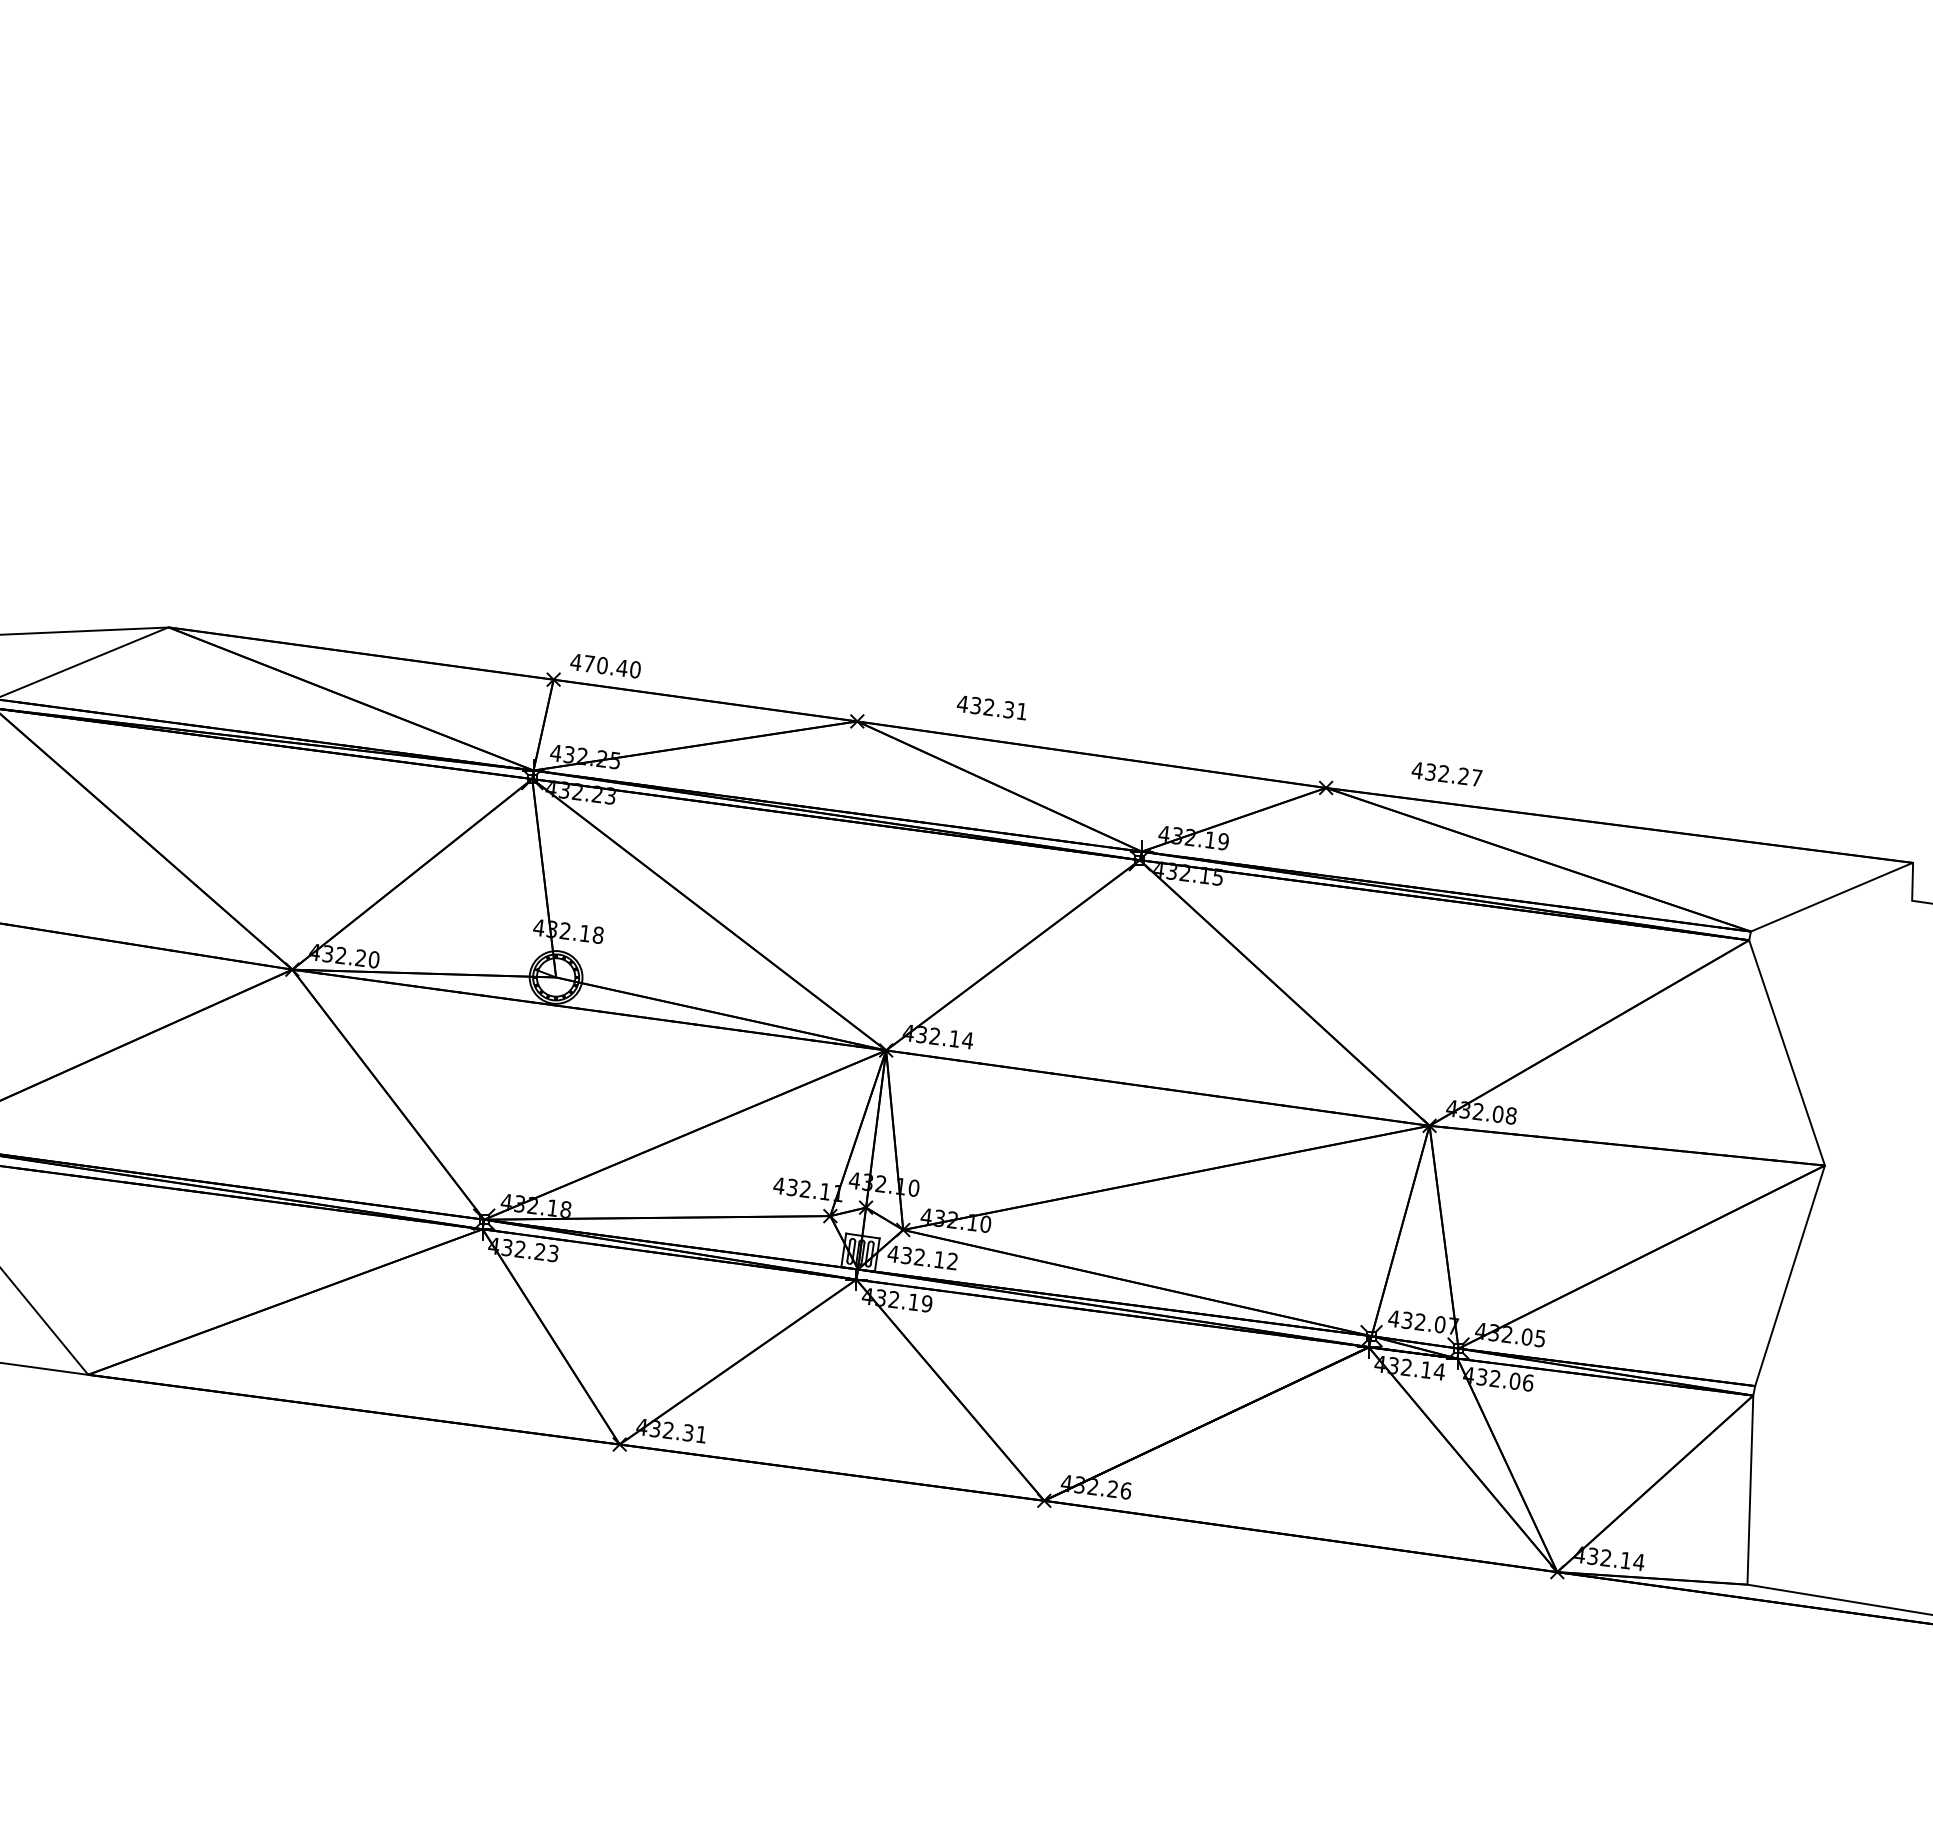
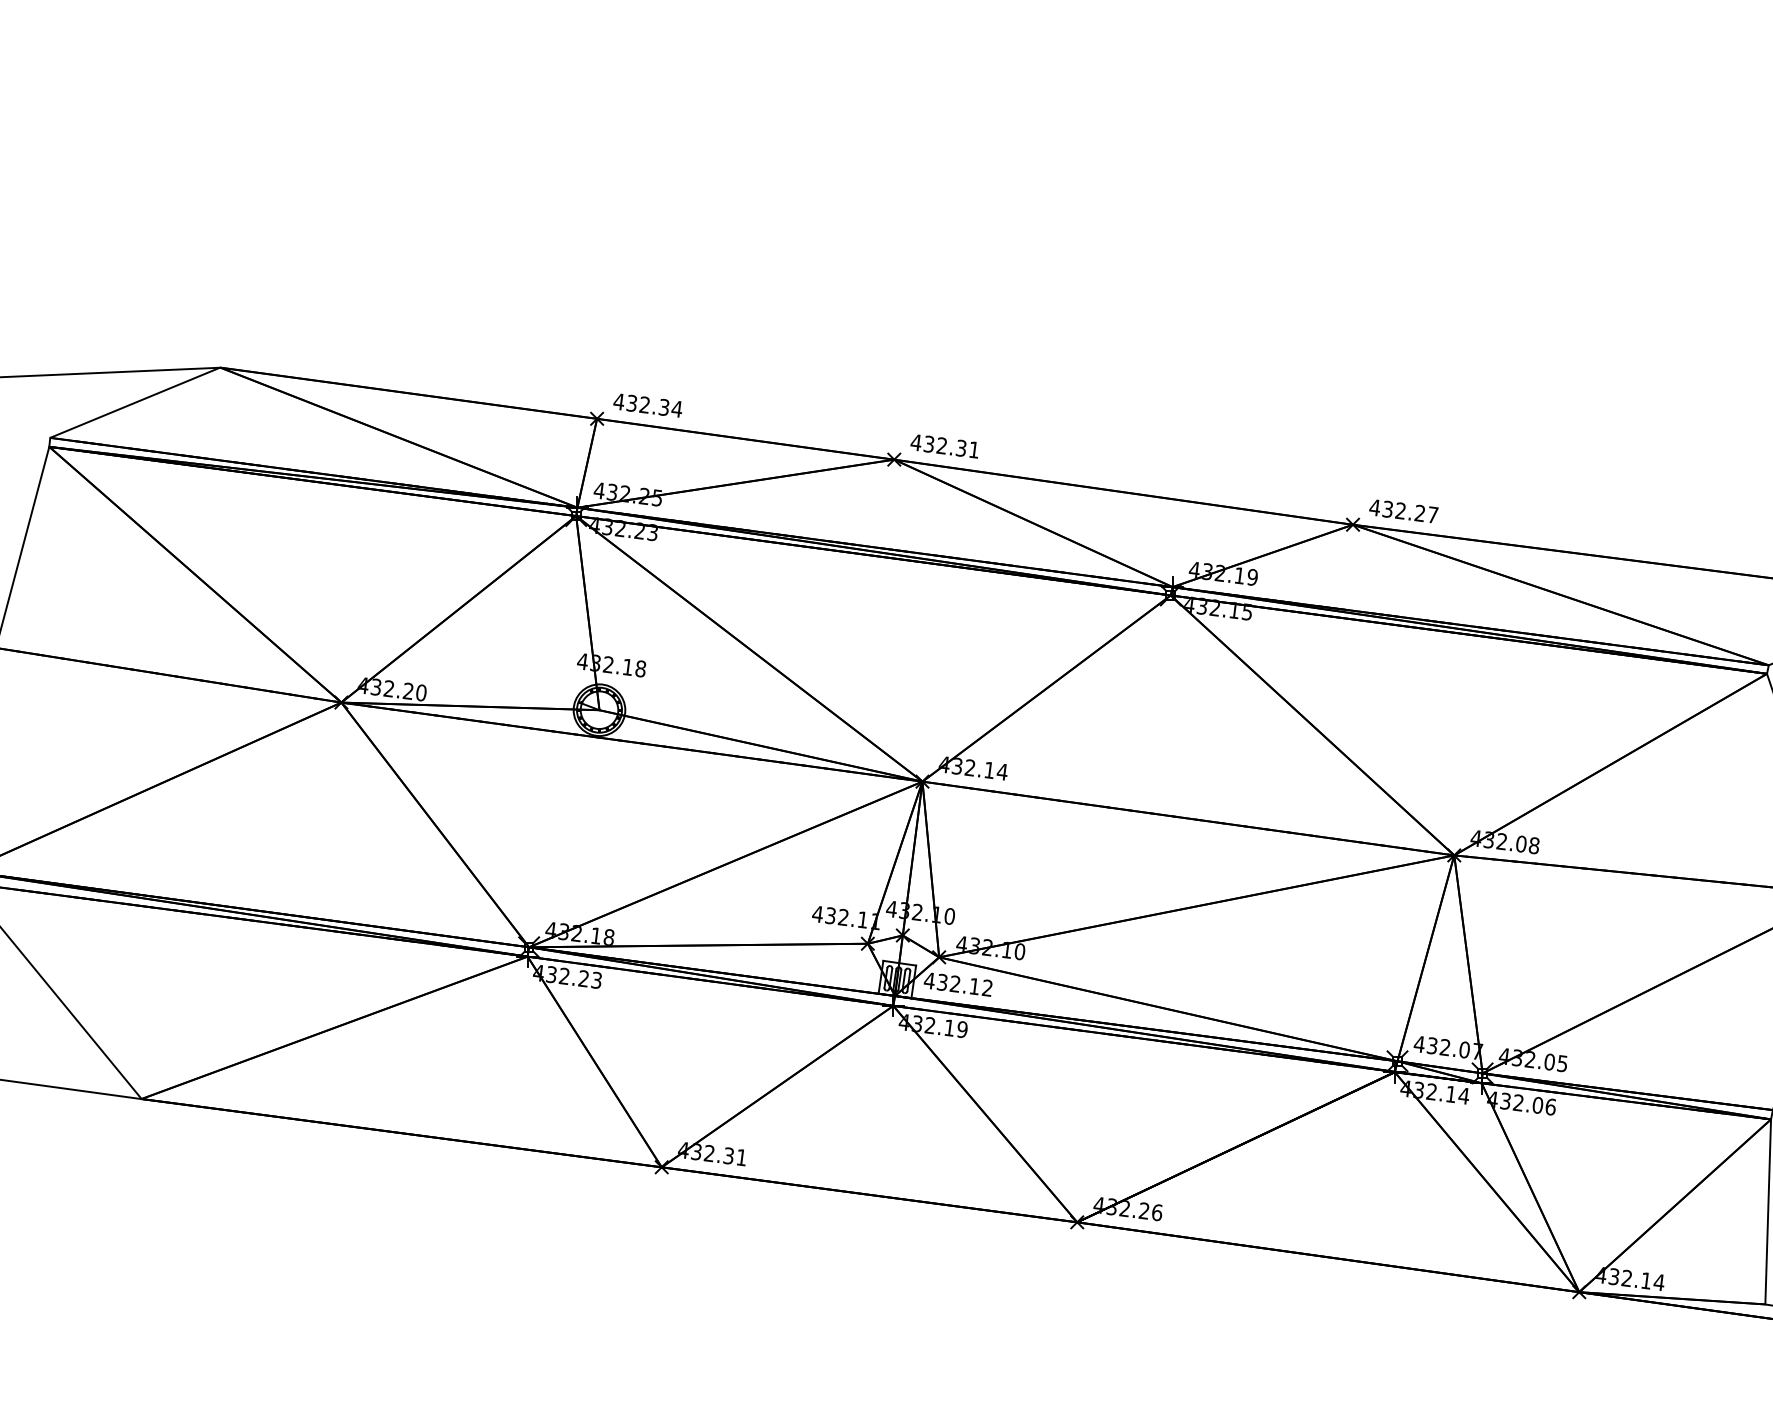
text: (611, 666) -> (653, 405), 470.40 -> 432.34
text: (990, 707) -> (943, 446), moved
text: (1446, 774) -> (1403, 511), moved

